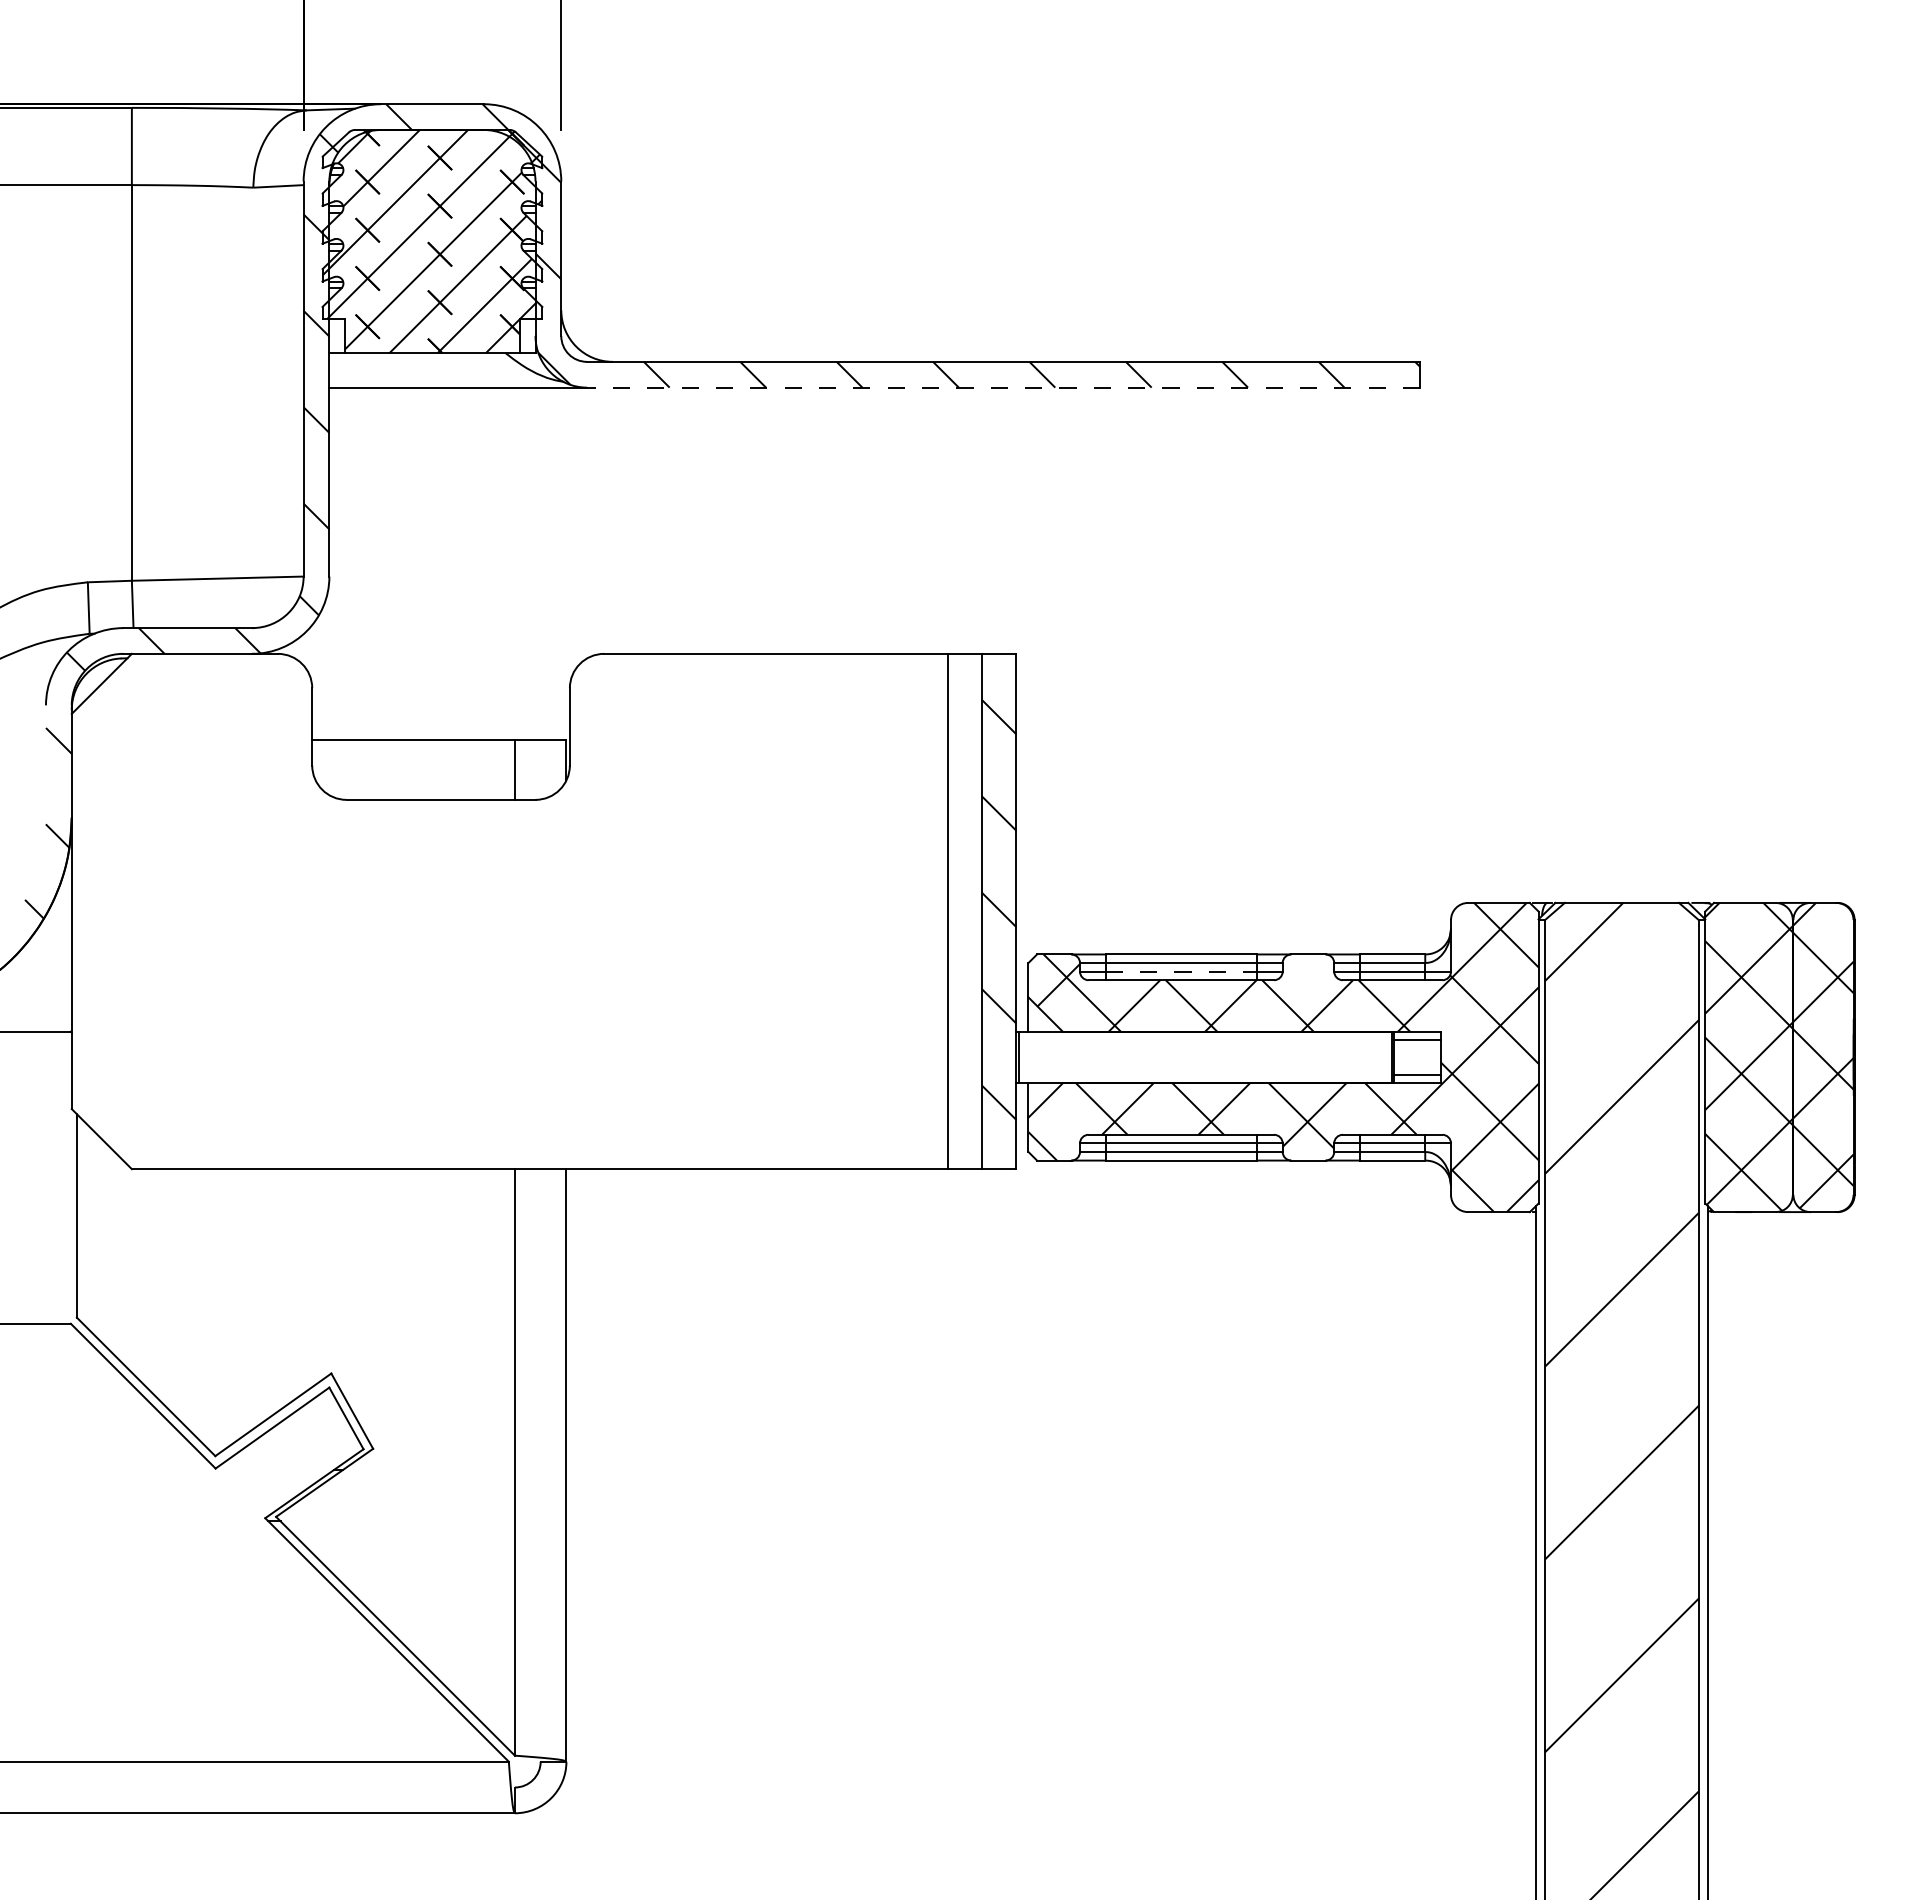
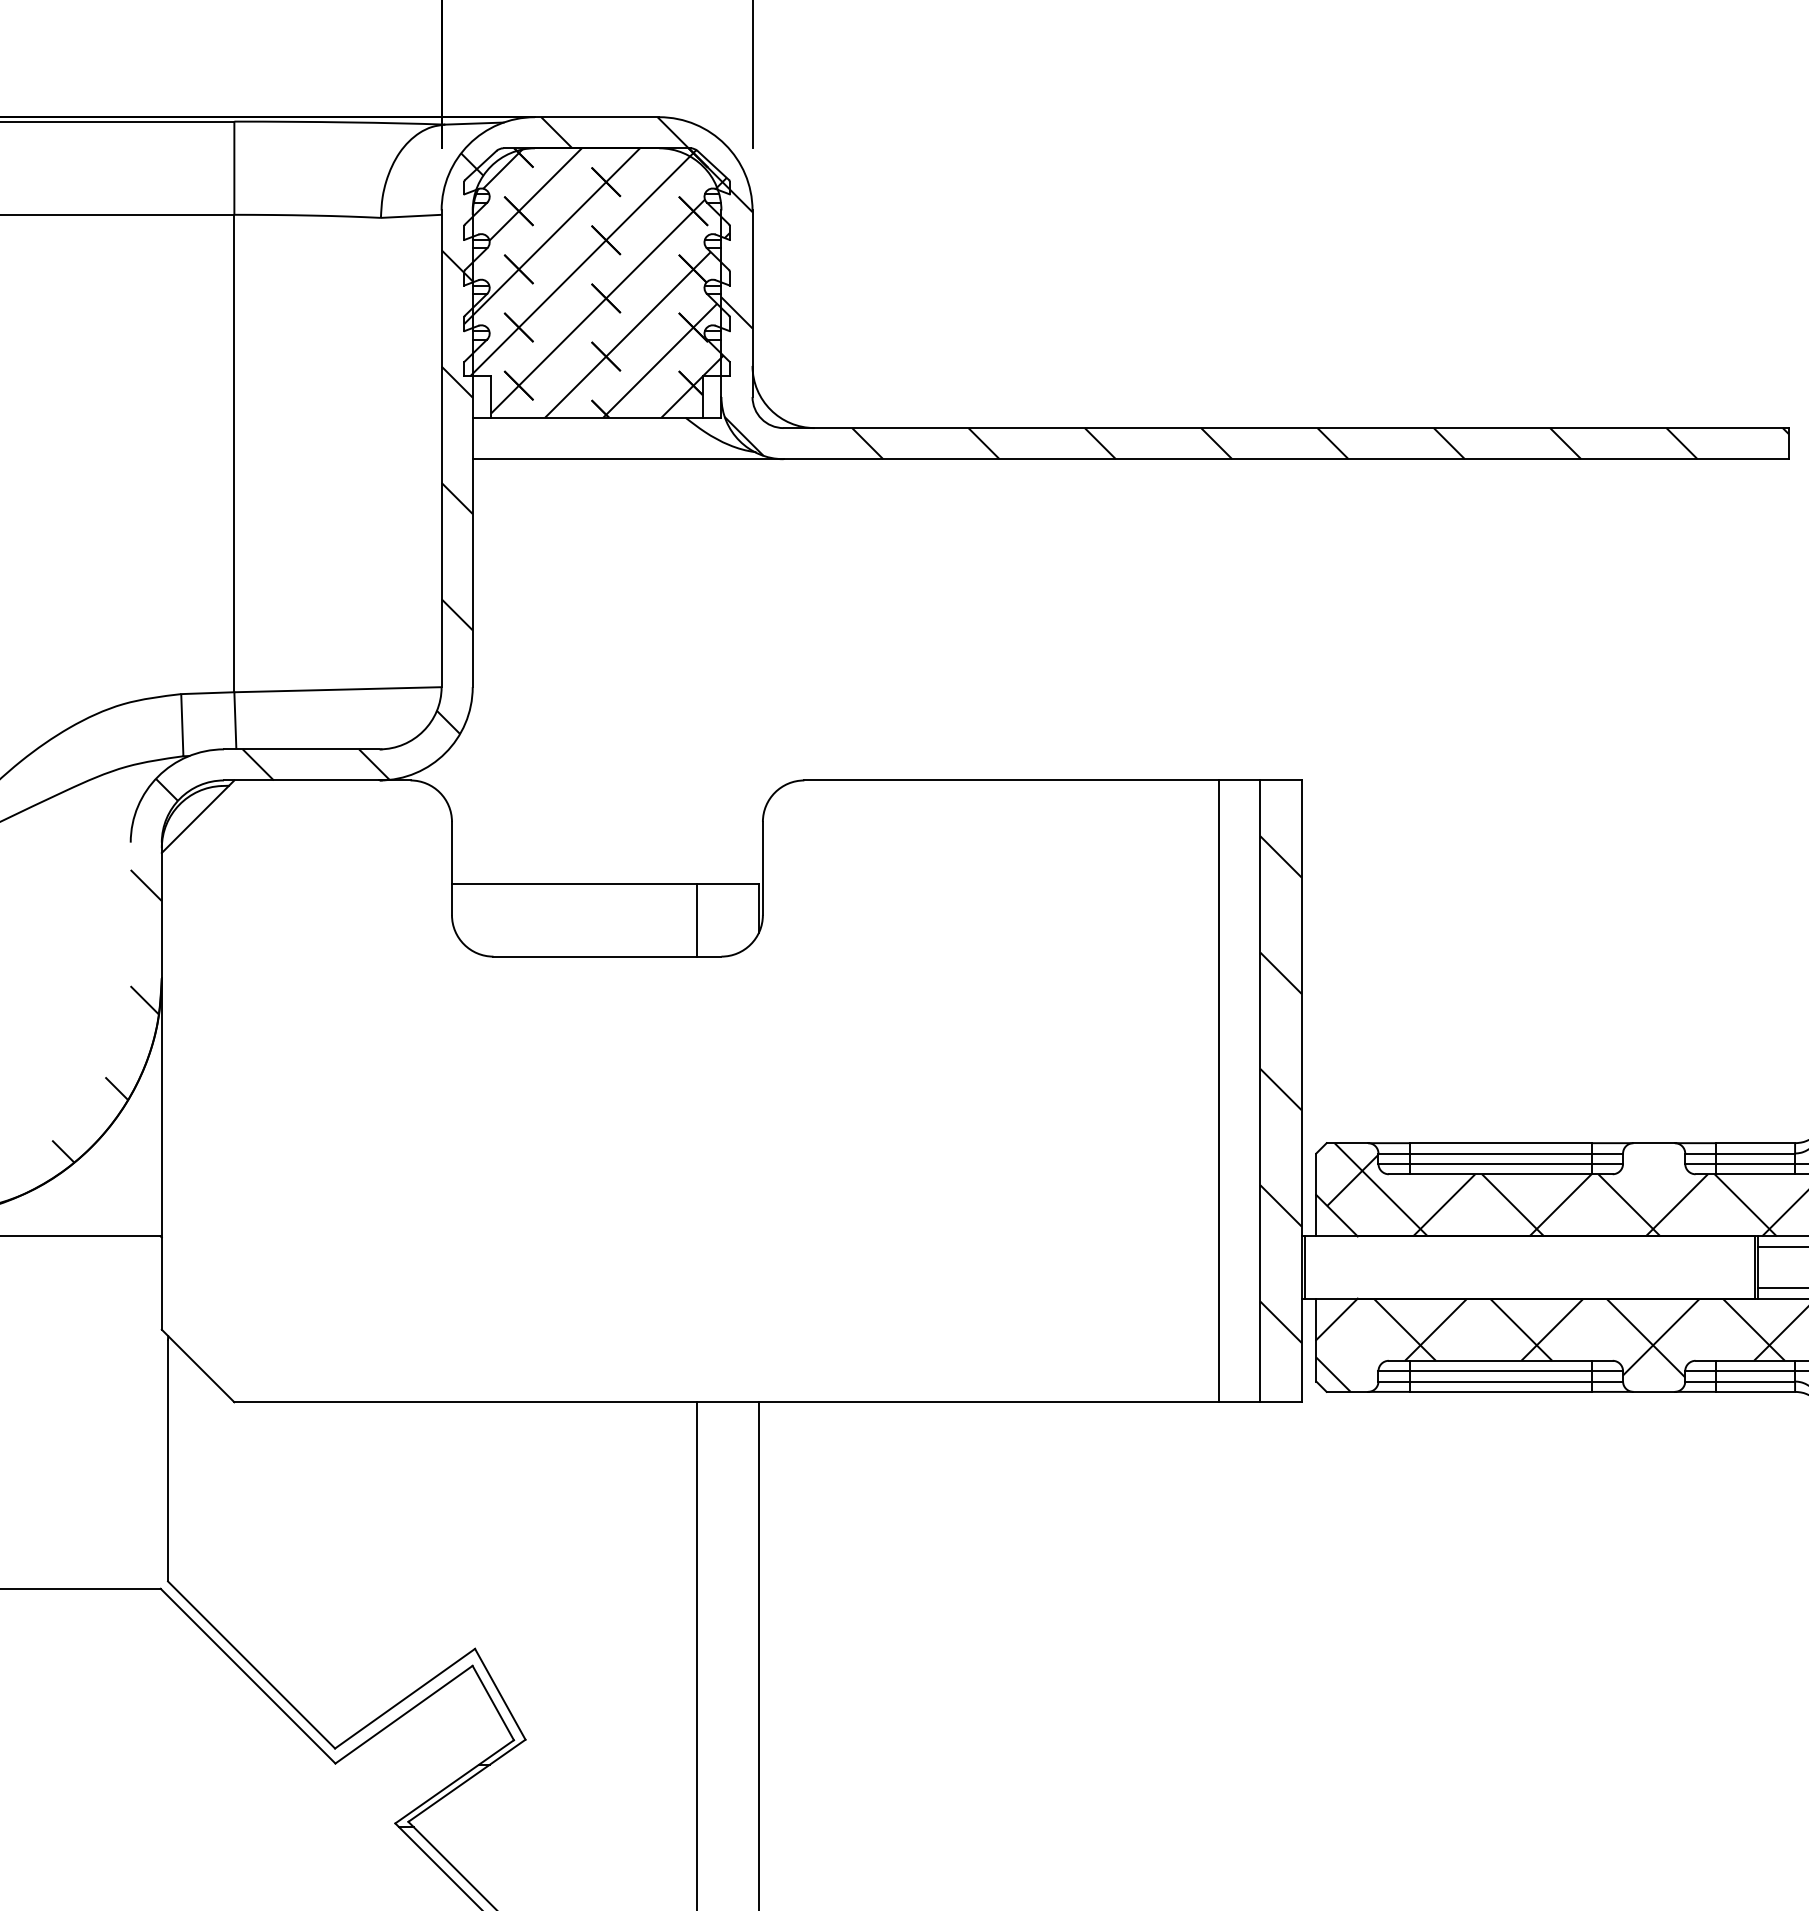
line: (1003, 387) -> (1286, 459), dashed -> solid
line: (1181, 971) -> (1500, 1163), dashed -> solid

